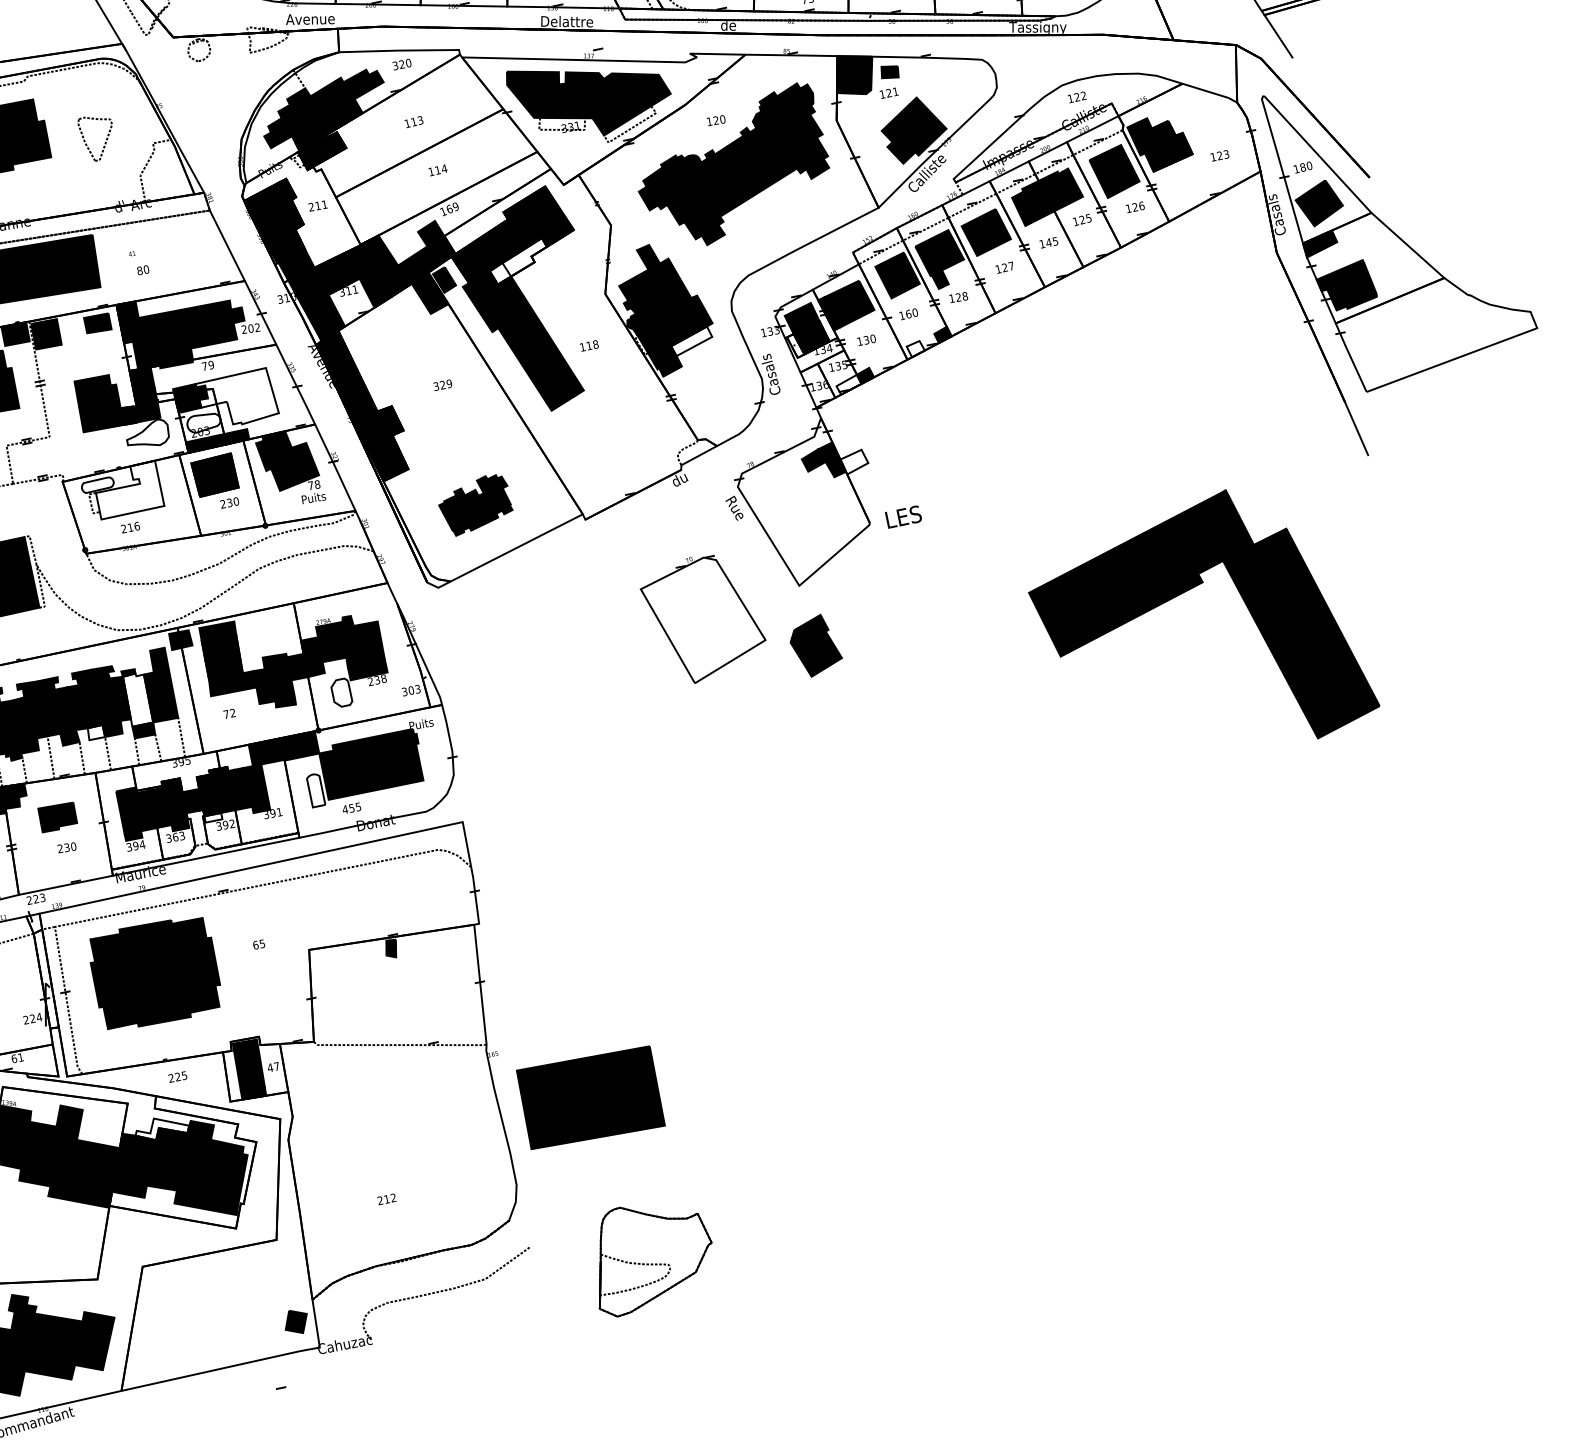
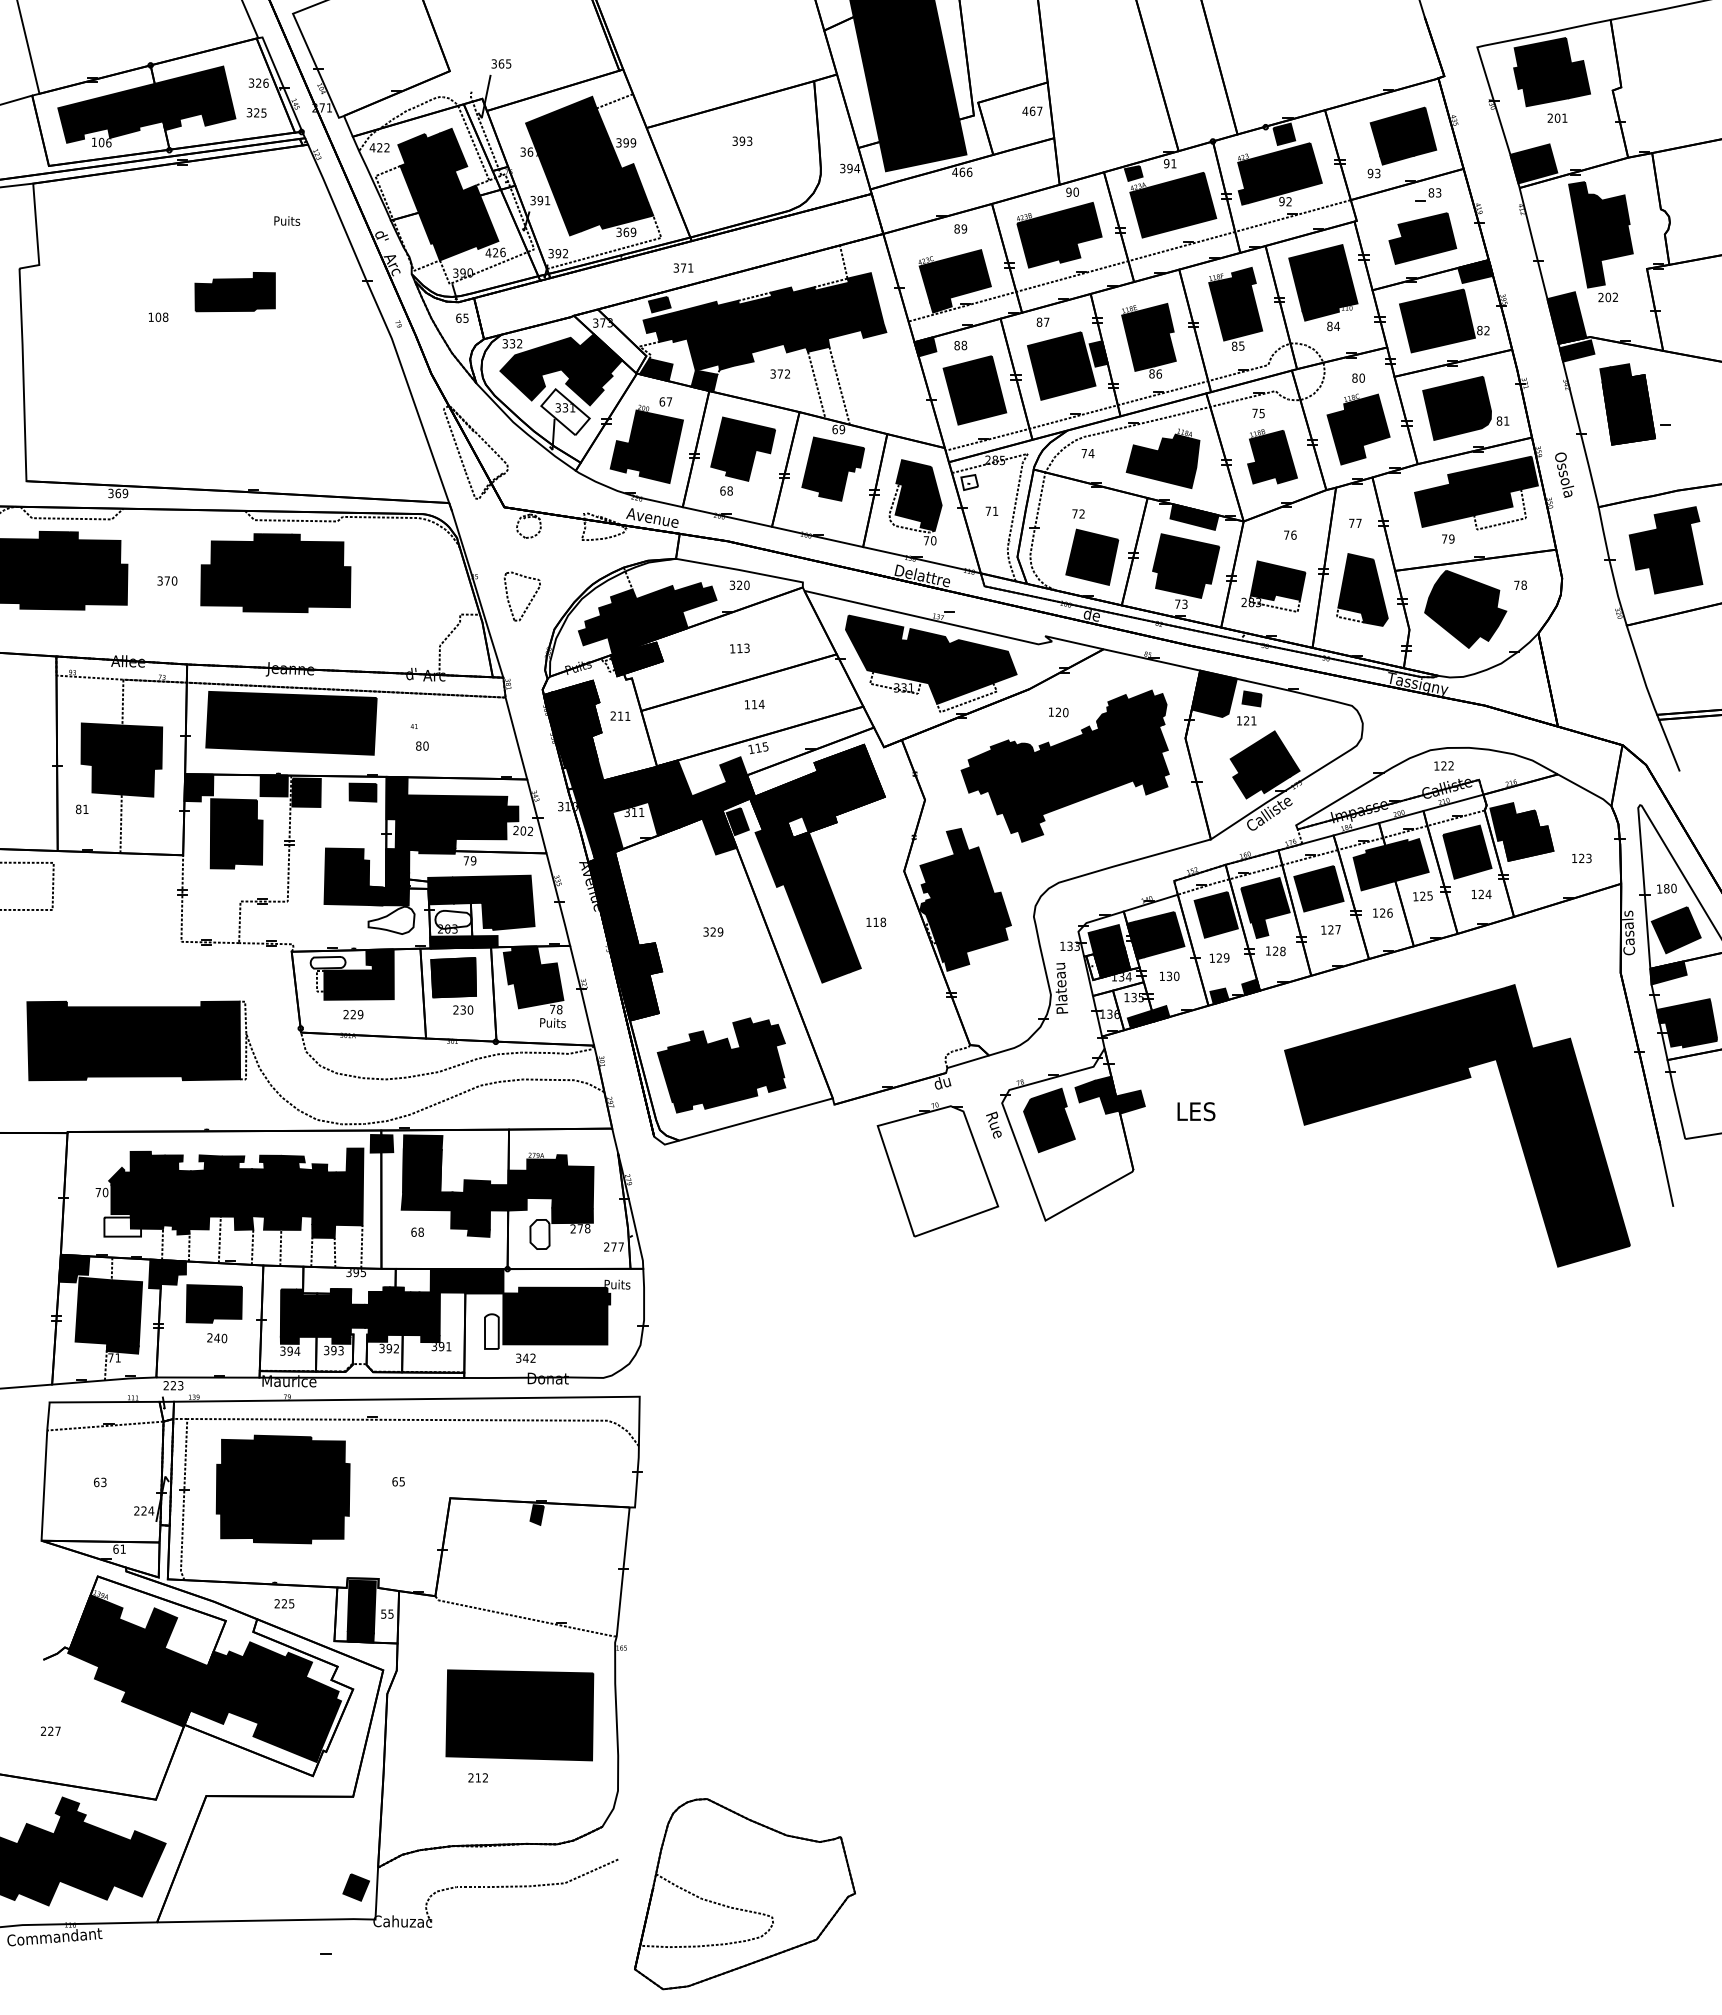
part: (106, 139) -> (530, 600), moved
text: (1141, 206) -> (1488, 894), 126 -> 124
text: (452, 208) -> (761, 747), 169 -> 115
text: (1051, 241) -> (1385, 912), 145 -> 126
fill: (525, 257) -> (827, 815), added
text: (911, 313) -> (1222, 957), 160 -> 129
fill: (691, 341) -> (984, 939), added
fill: (915, 349) -> (1219, 996), added
text: (770, 371) -> (1061, 988), Casals -> Plateau
fill: (848, 384) -> (1140, 1019), added
fill: (237, 399) -> (493, 902), added
fill: (854, 461) -> (1130, 1101), added
fill: (127, 490) -> (358, 974), added
part: (475, 505) -> (721, 1065), size x1.67
text: (903, 516) -> (1196, 1111), moved
text: (133, 526) -> (356, 1014), 216 -> 229
part: (1181, 594) -> (1445, 1085), moved
part: (703, 617) -> (937, 1169), moved
part: (815, 645) -> (1049, 1120), moved
text: (377, 679) -> (580, 1228), 238 -> 278
text: (410, 690) -> (613, 1246), 303 -> 277
fill: (137, 698) -> (323, 1196), added
text: (229, 713) -> (417, 1231), 72 -> 68
fill: (95, 732) -> (272, 1222), added
text: (351, 807) -> (525, 1357), 455 -> 342
part: (57, 816) -> (213, 1303), size x1.43
fill: (212, 817) -> (377, 1337), added
text: (175, 837) -> (333, 1350), 363 -> 393
text: (67, 847) -> (217, 1337), 230 -> 240
text: (272, 1066) -> (386, 1613), 47 -> 55
part: (590, 1098) -> (519, 1715), moved
fill: (161, 1127) -> (256, 1653), added
part: (651, 1255) -> (744, 1894), size x1.67

